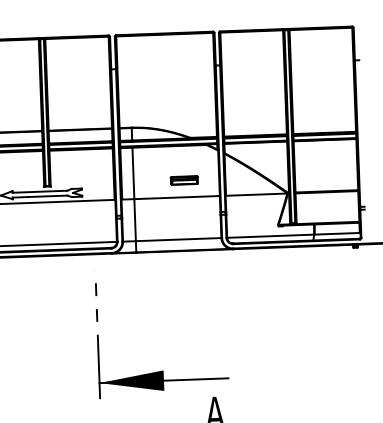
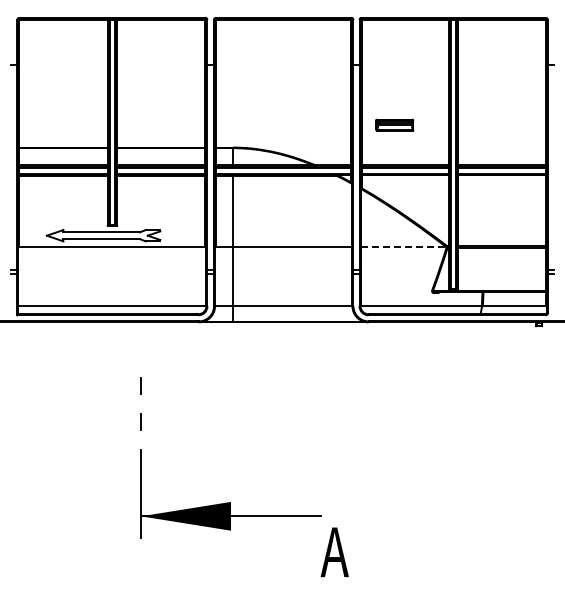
part: (184, 180) -> (394, 124), moved
line: (256, 194) -> (403, 247), solid -> dashed
part: (163, 370) -> (230, 502), moved

